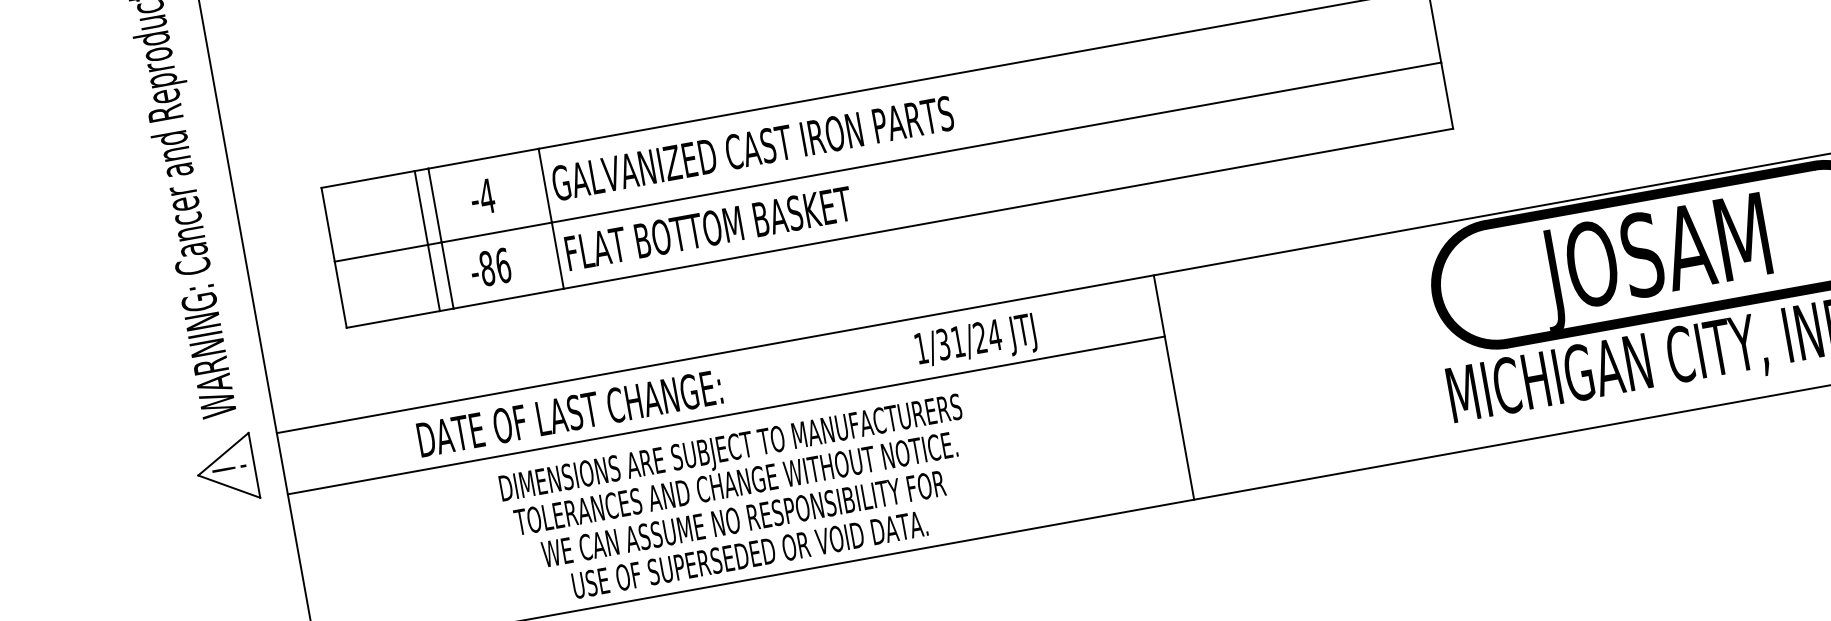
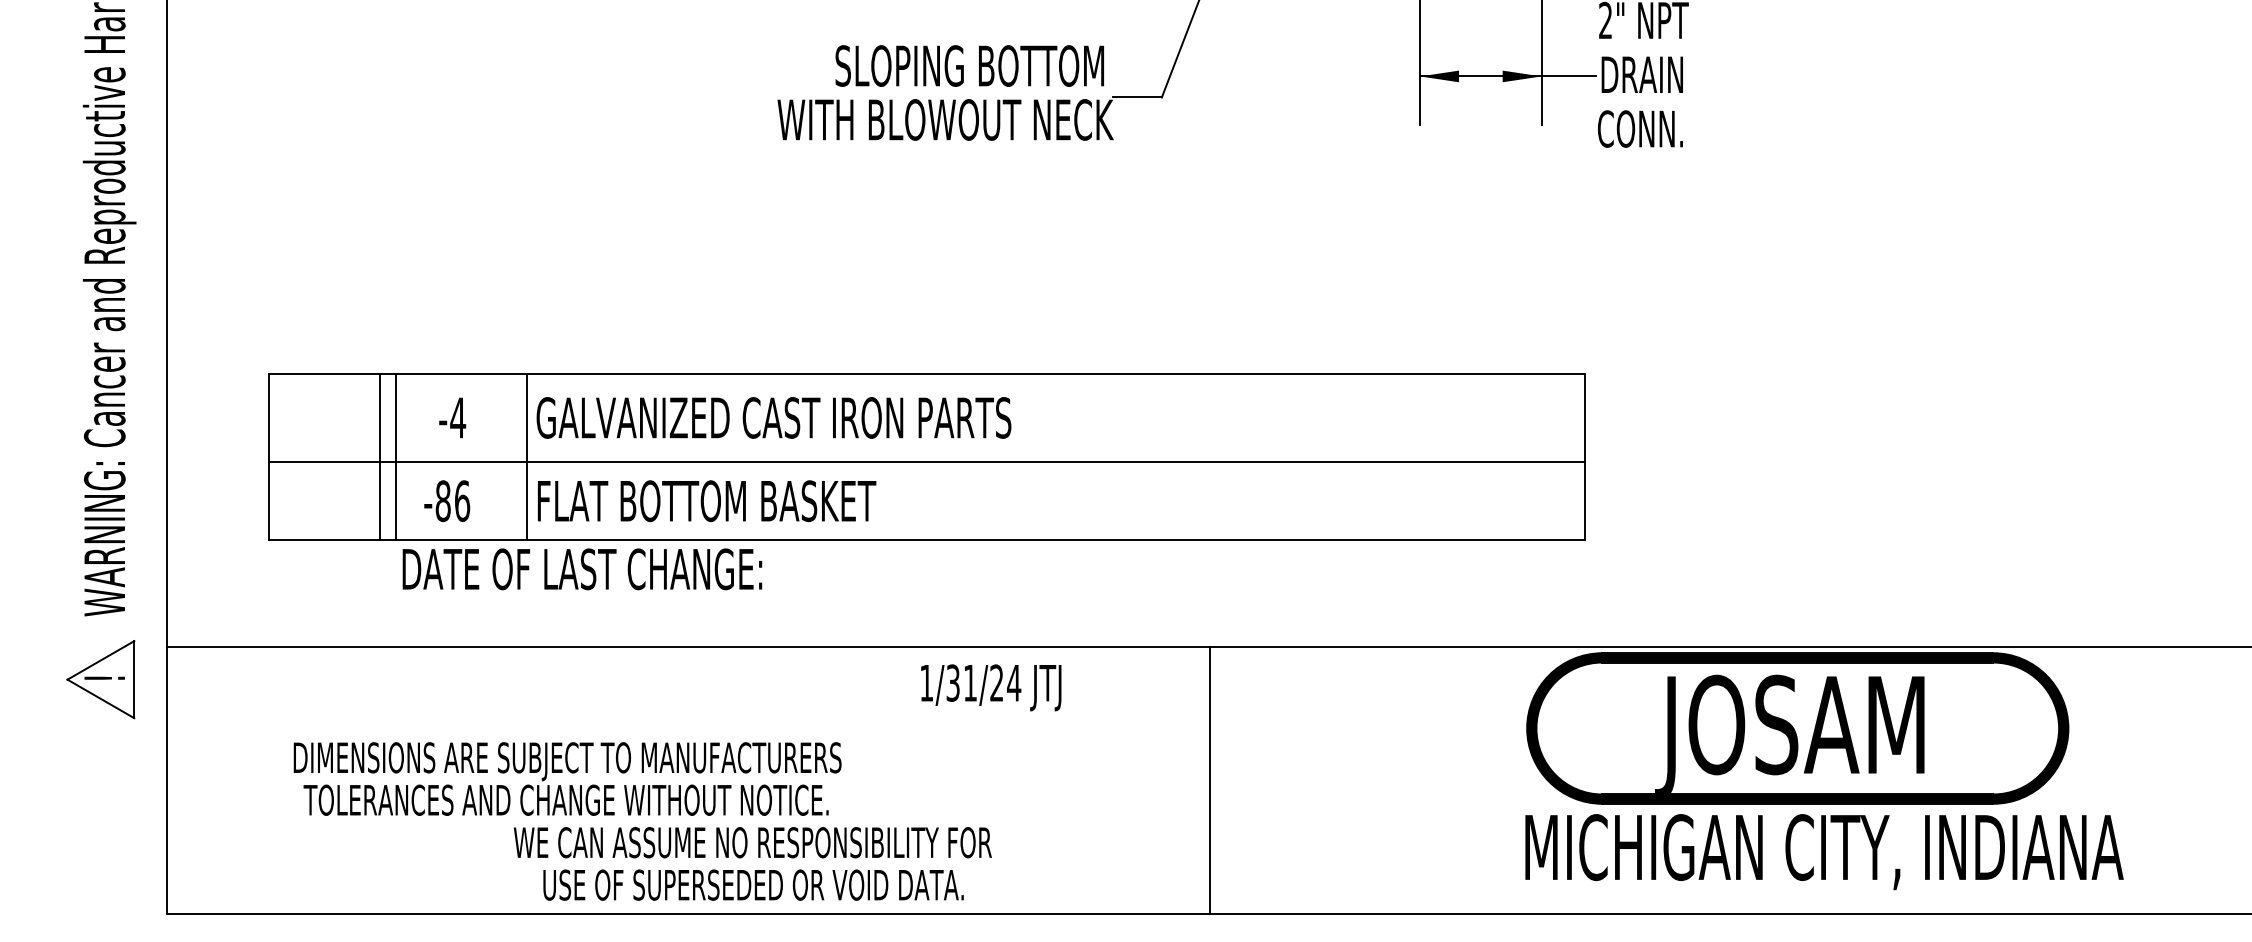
text: (569, 413) -> (582, 569), moved
line: (725, 415) -> (687, 719), removed
text: (733, 464) -> (567, 778), moved
text: (743, 518) -> (752, 842), moved
text: (749, 554) -> (753, 884), moved

